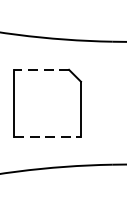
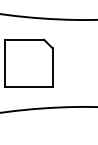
line: (41, 69) -> (24, 39), dashed -> solid
line: (46, 137) -> (28, 87), dashed -> solid

